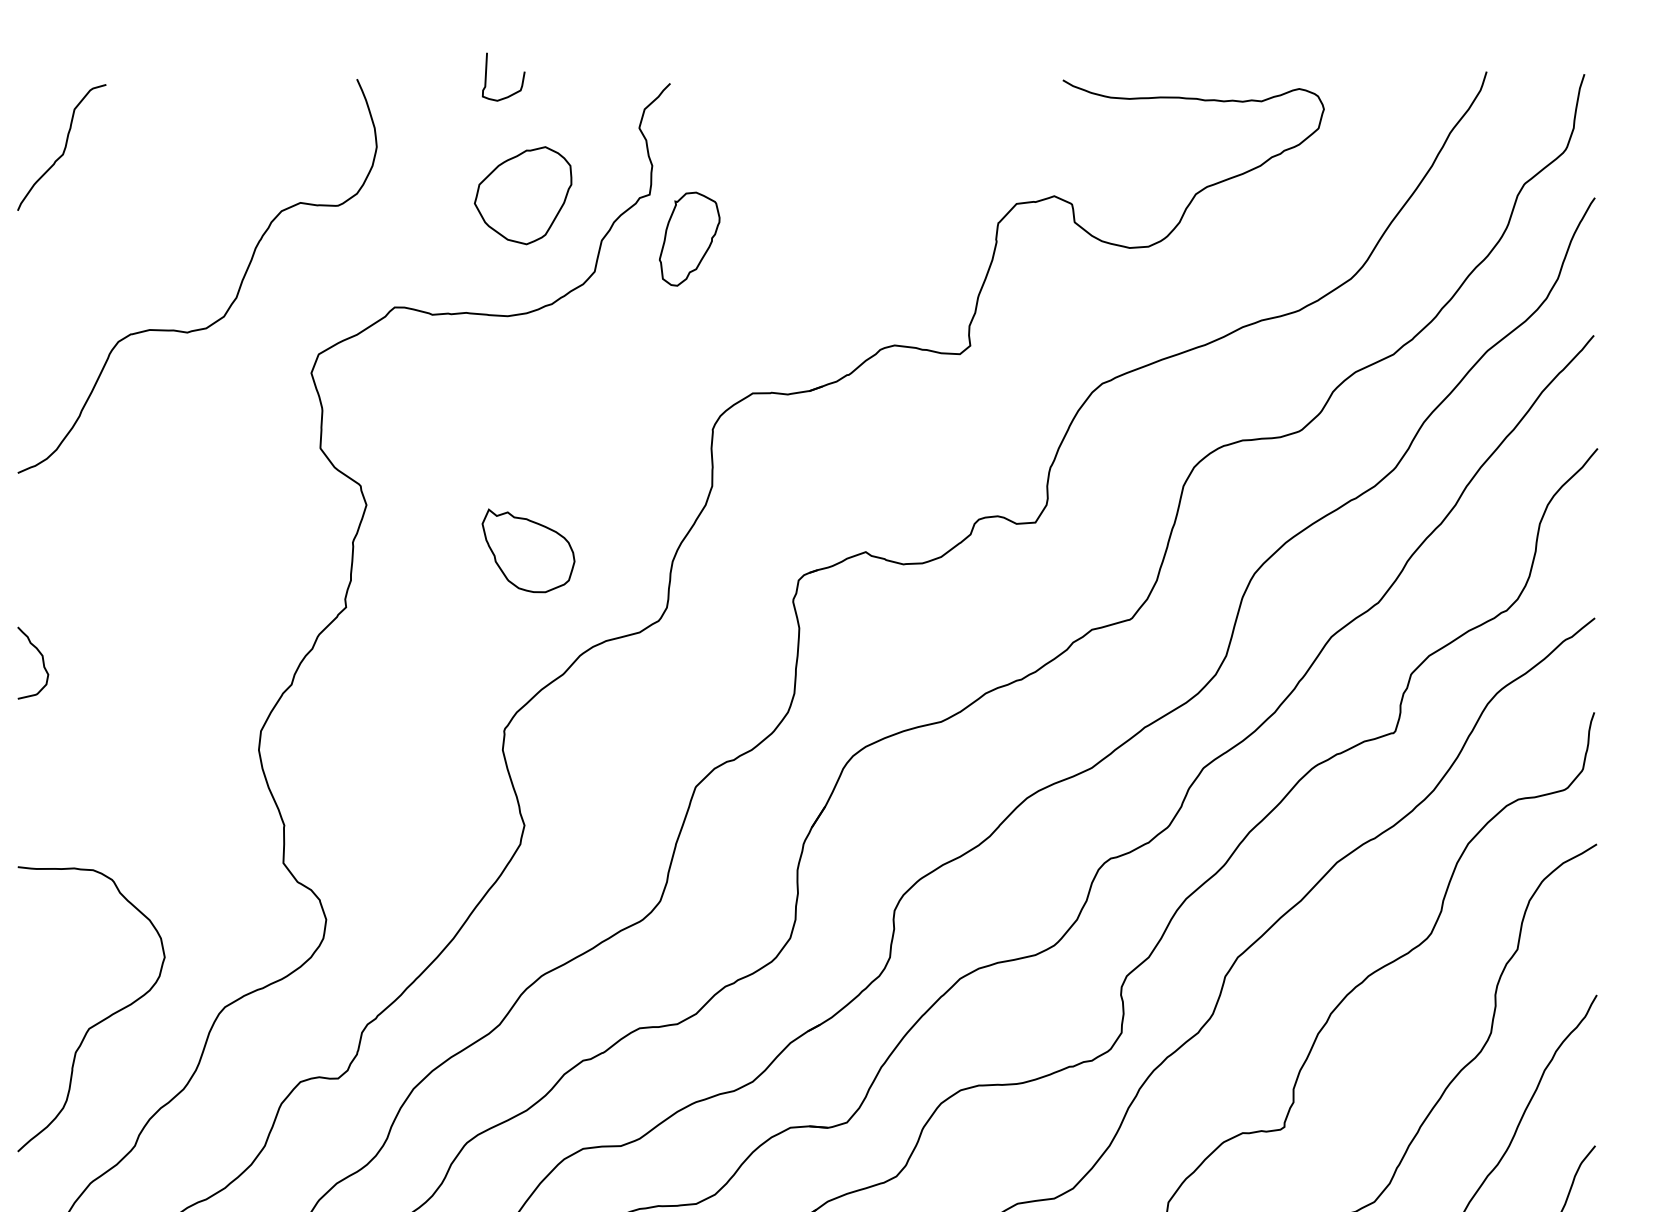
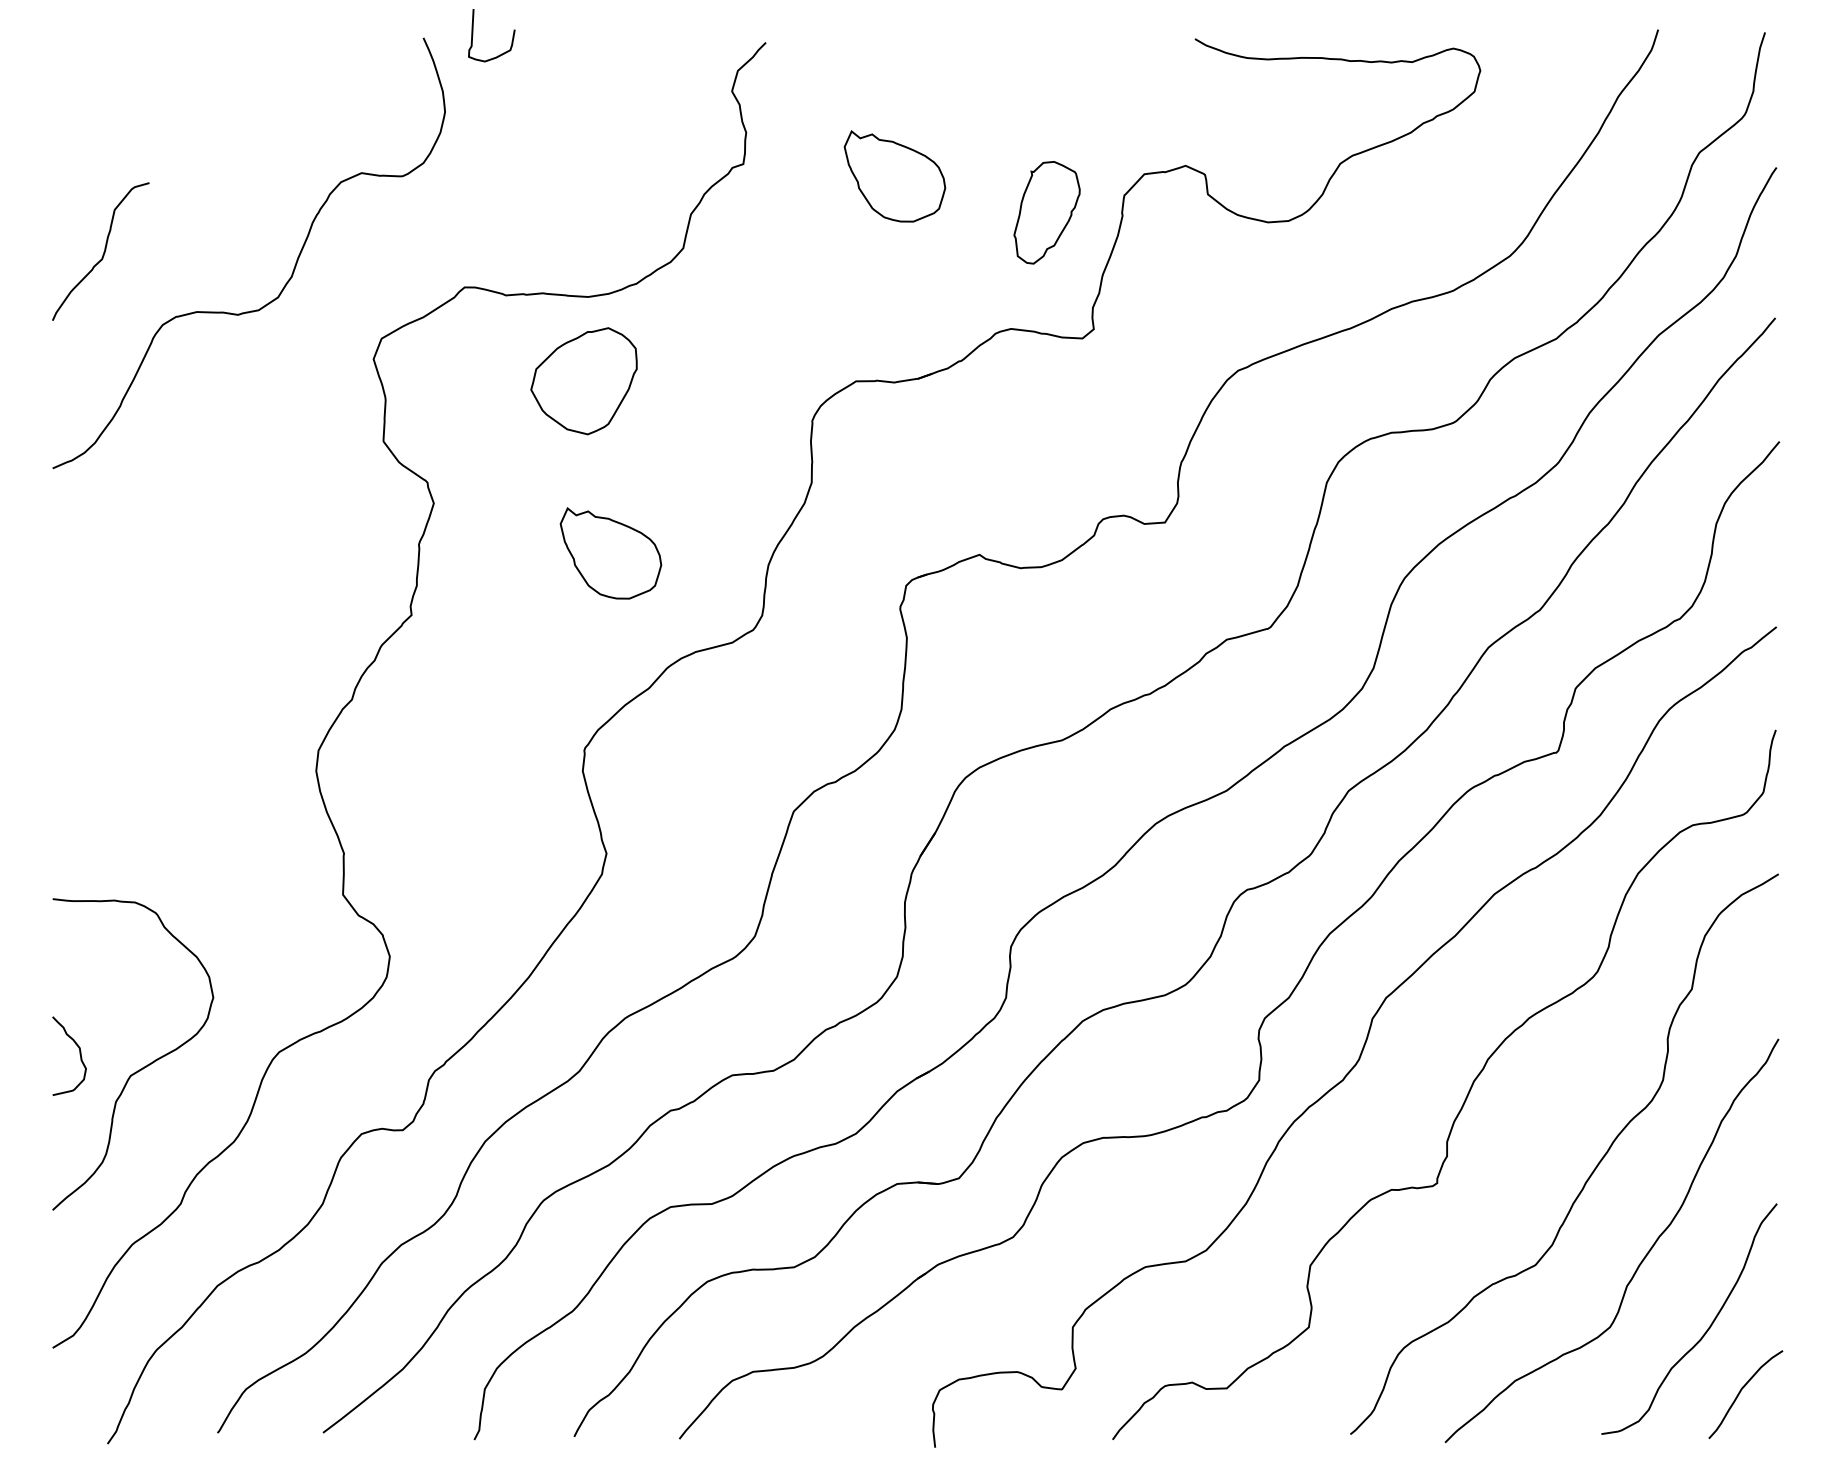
curve: (486, 76) -> (473, 35), moved
curve: (64, 147) -> (103, 251), moved
part: (522, 195) -> (583, 381), moved
part: (787, 205) -> (894, 176), added
part: (689, 238) -> (1046, 212), moved
curve: (42, 661) -> (79, 1054), moved

